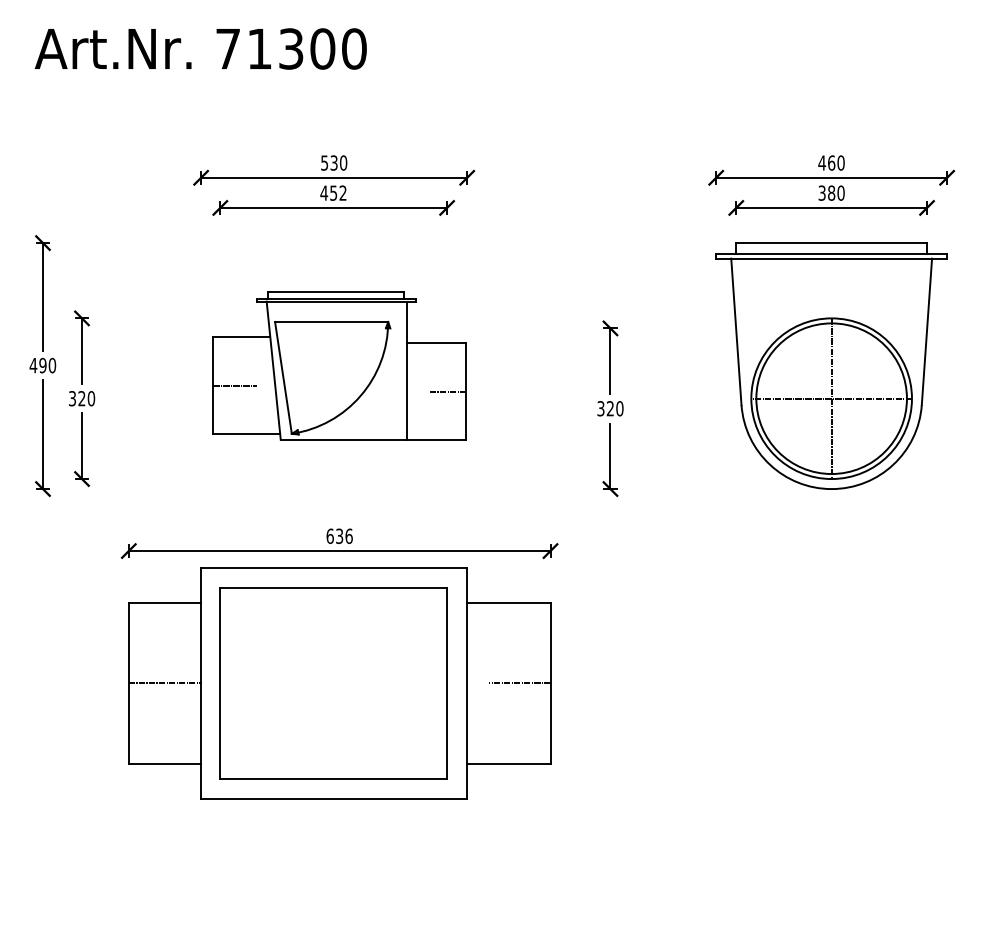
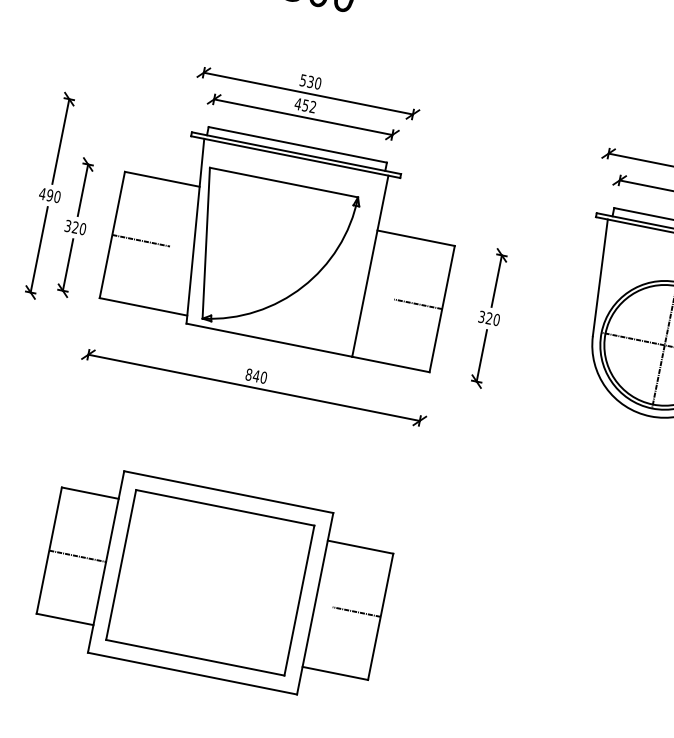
part: (339, 365) -> (283, 241), size x1.67
text: (339, 535) -> (256, 375), 636 -> 840
part: (339, 683) -> (214, 583), moved

